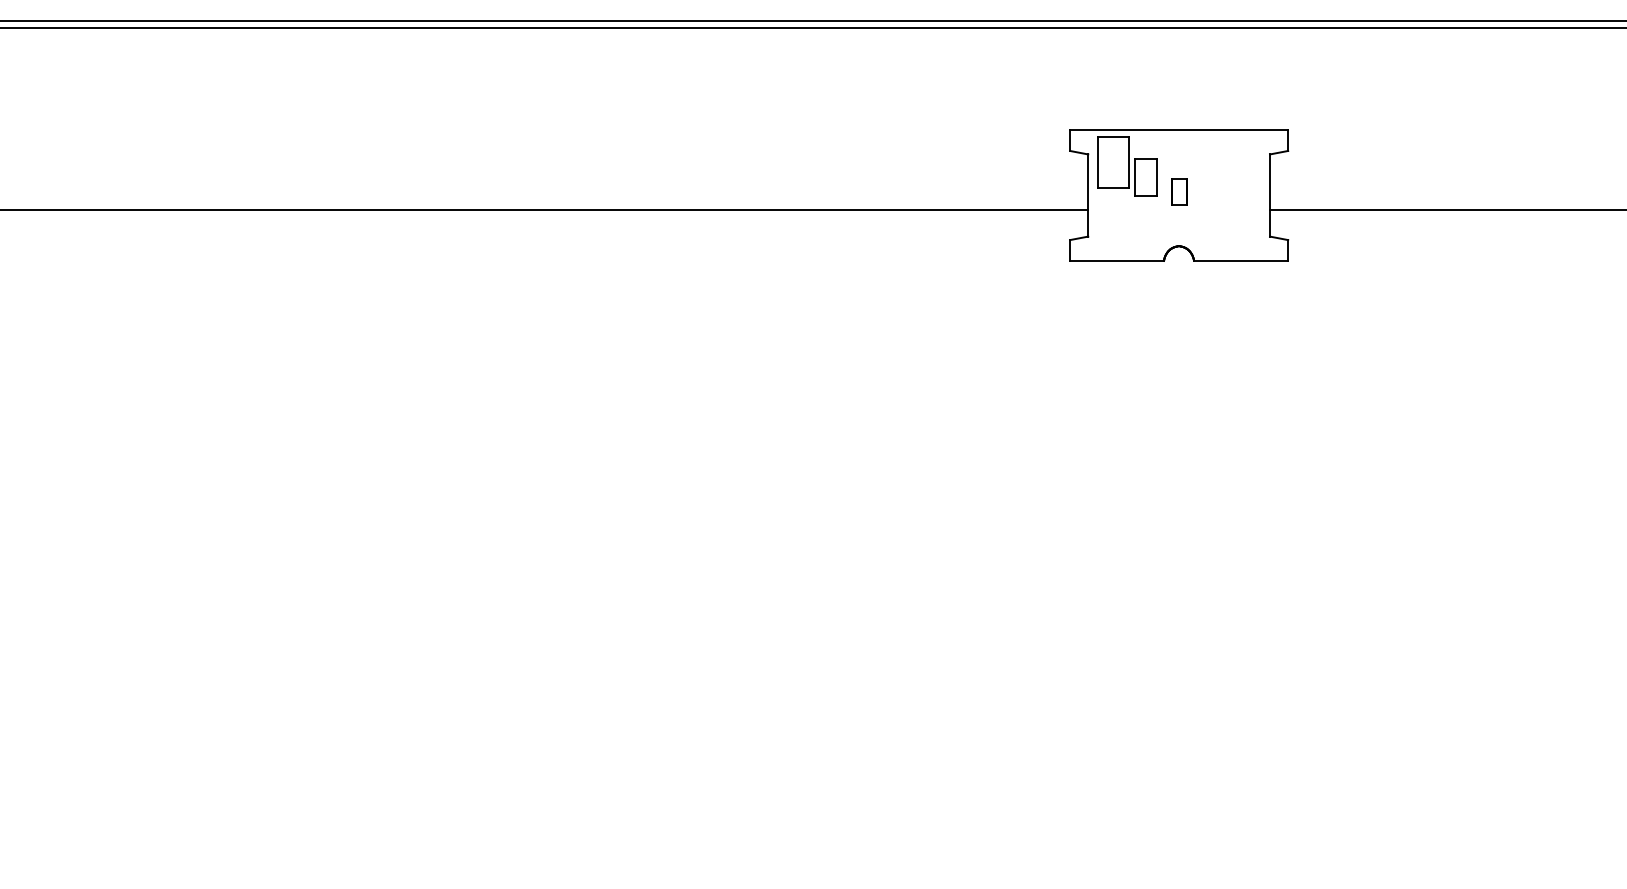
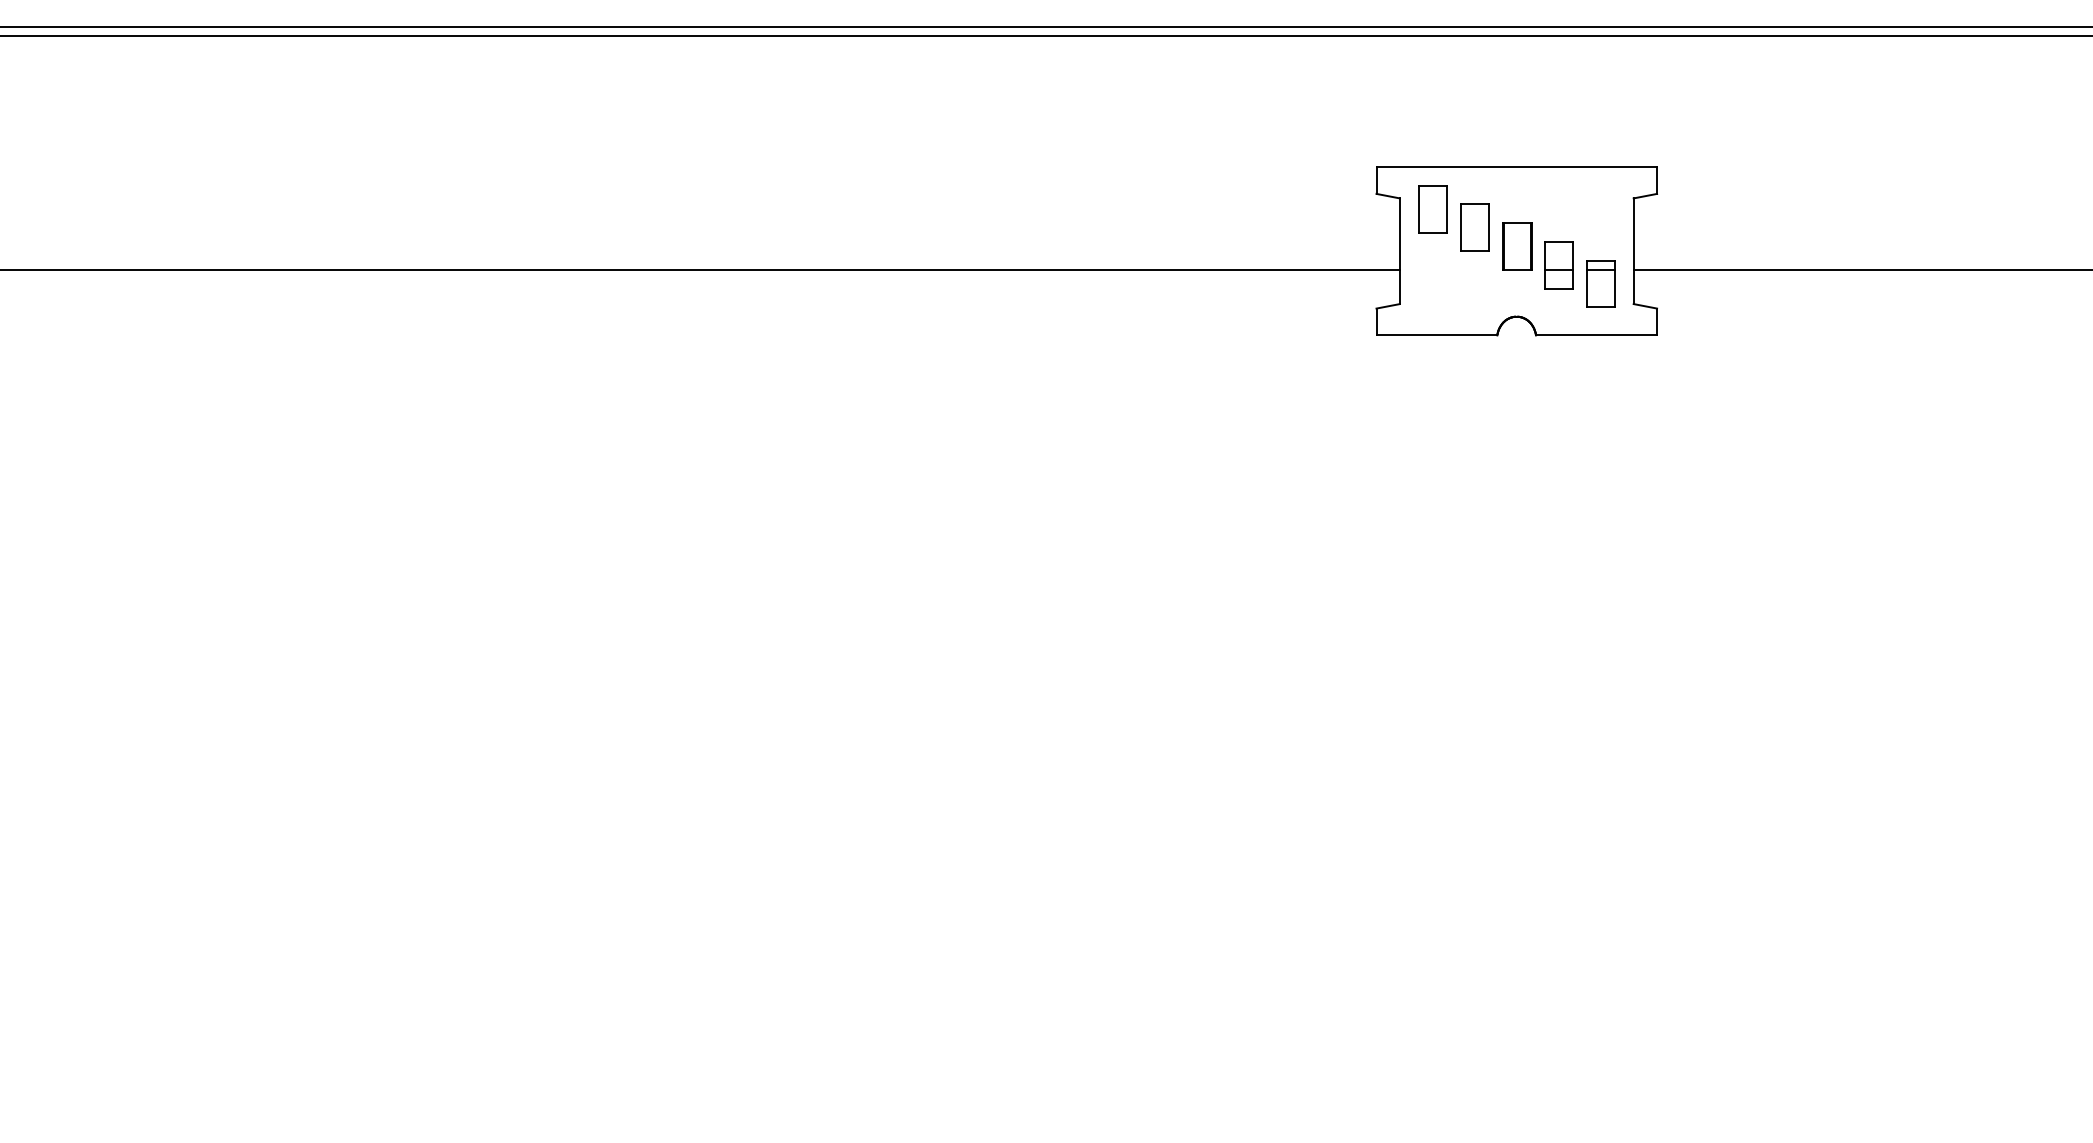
part: (1113, 163) -> (1432, 209), size x0.71
part: (1179, 191) -> (1517, 246), size x1.43
part: (1211, 206) -> (1558, 265), added
part: (1244, 220) -> (1600, 283), added

